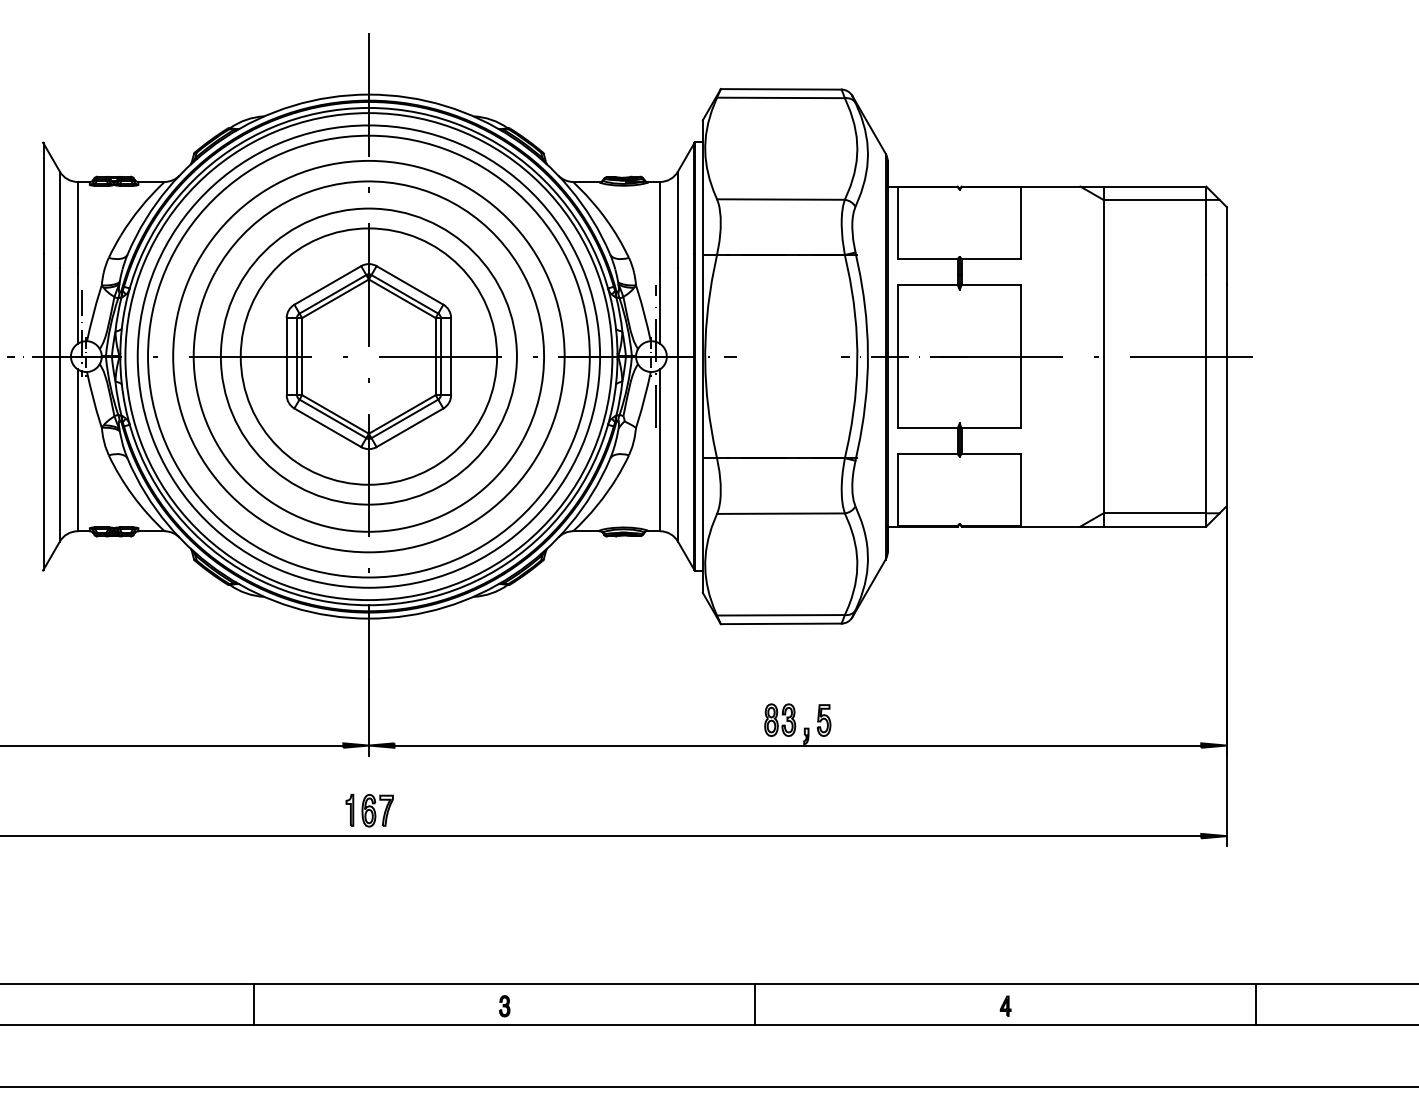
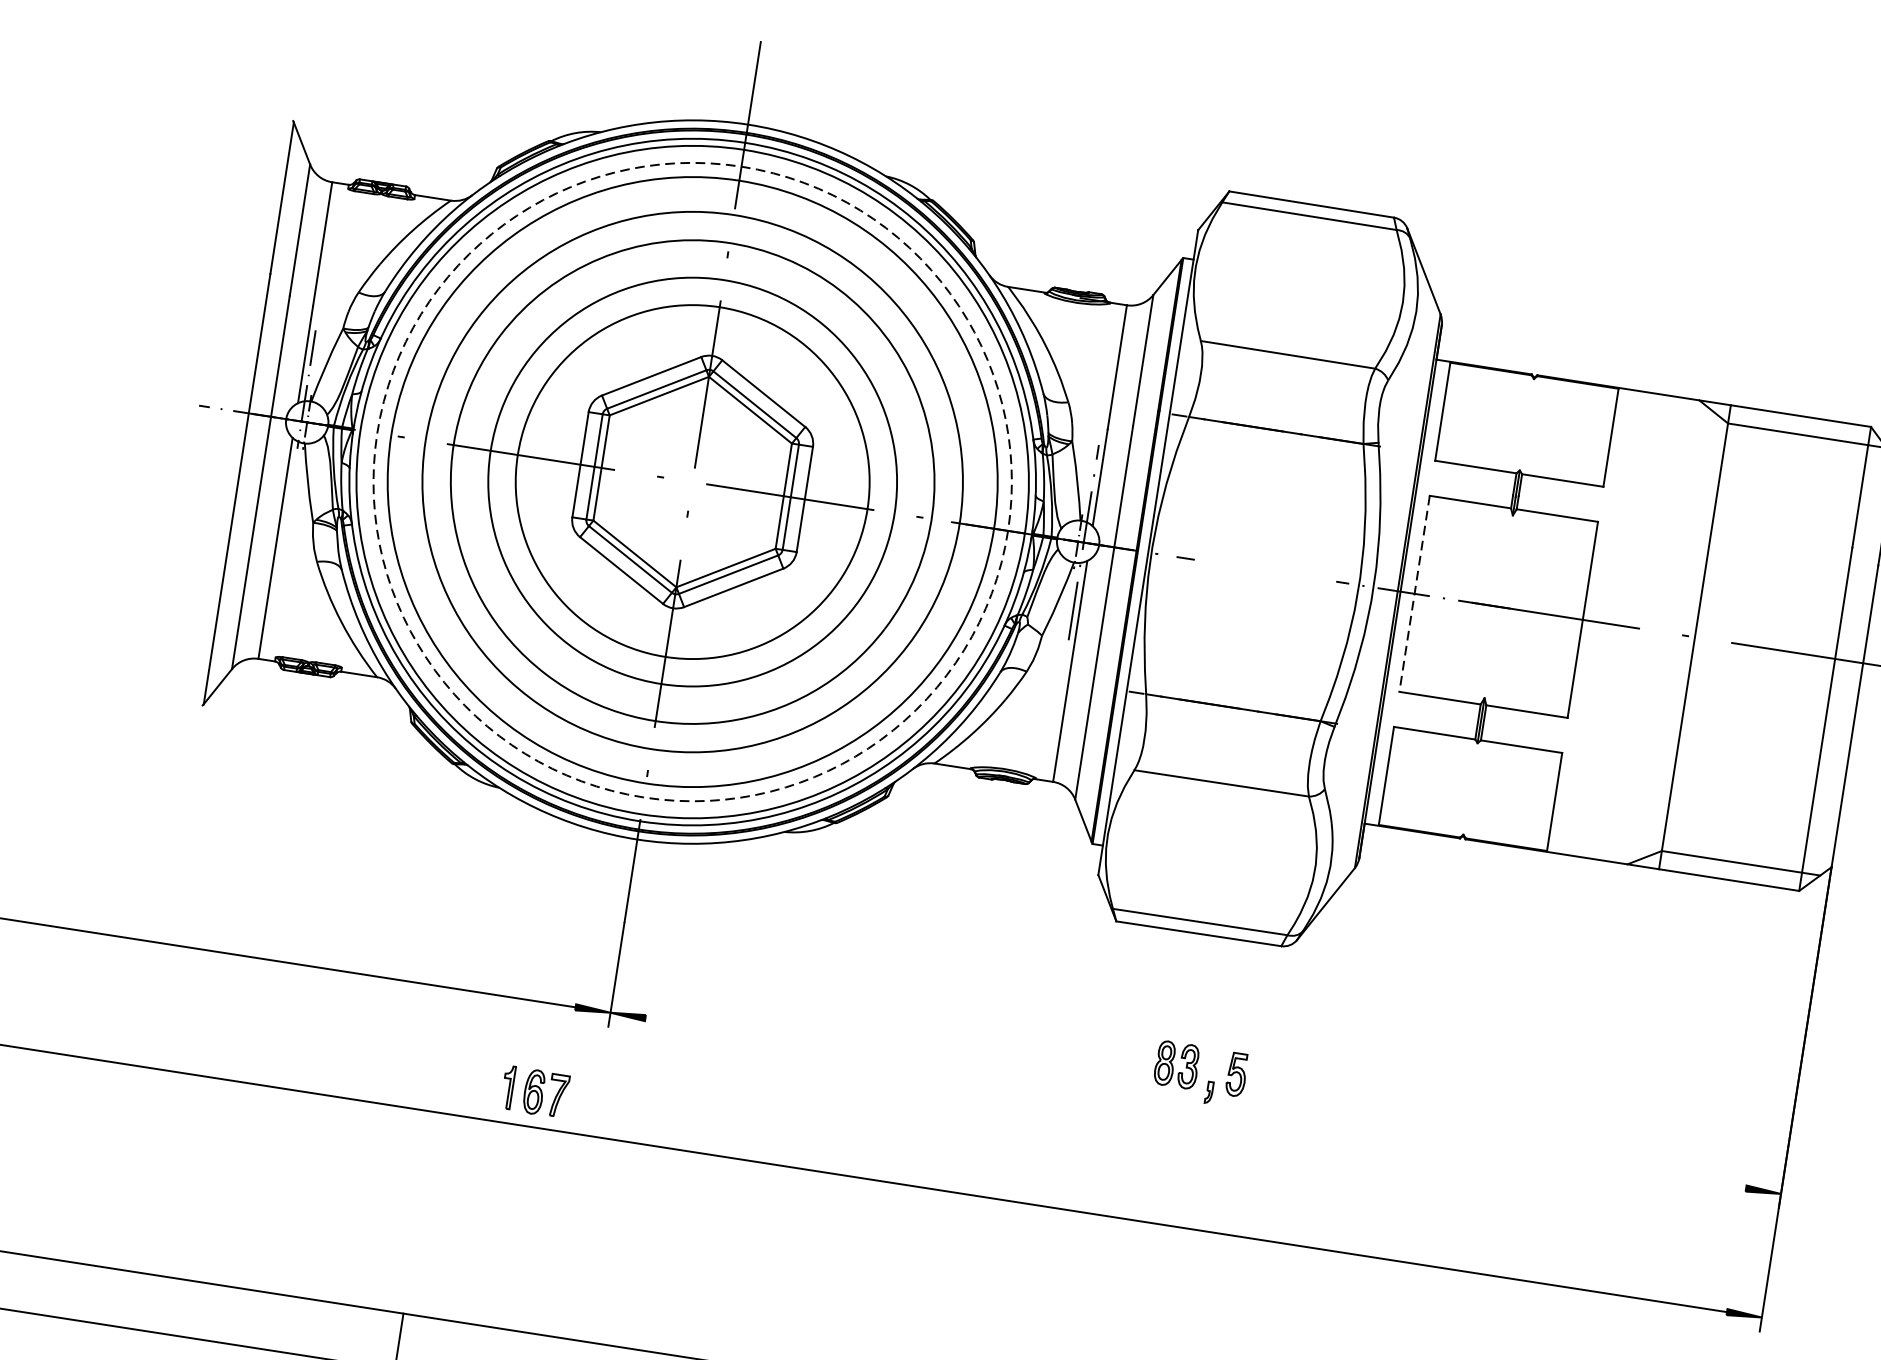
circle: (368, 356) -> (692, 481), solid -> dashed
line: (898, 356) -> (1415, 593), solid -> dashed
line: (797, 745) -> (1195, 1103), removed
part: (369, 810) -> (534, 1091), moved

